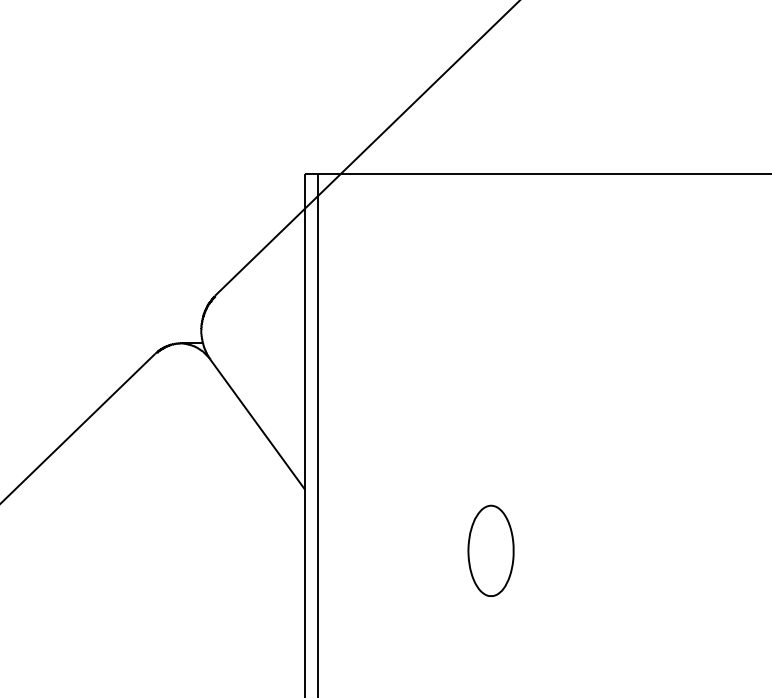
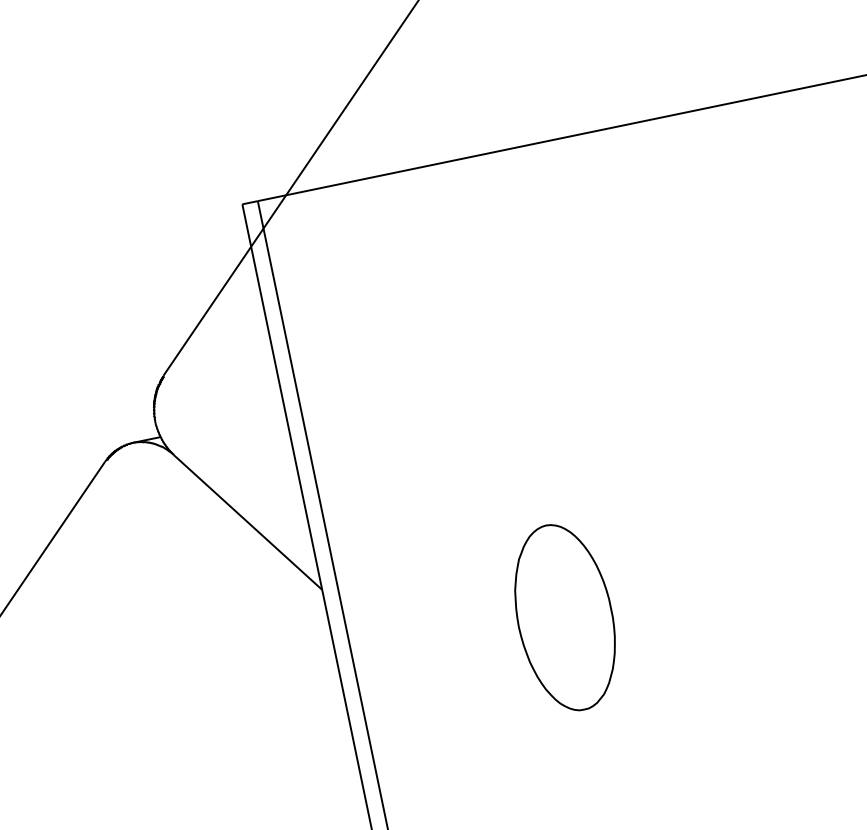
part: (490, 550) -> (564, 617), size x1.67

